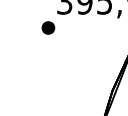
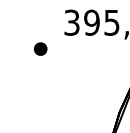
part: (48, 27) -> (40, 48), moved

